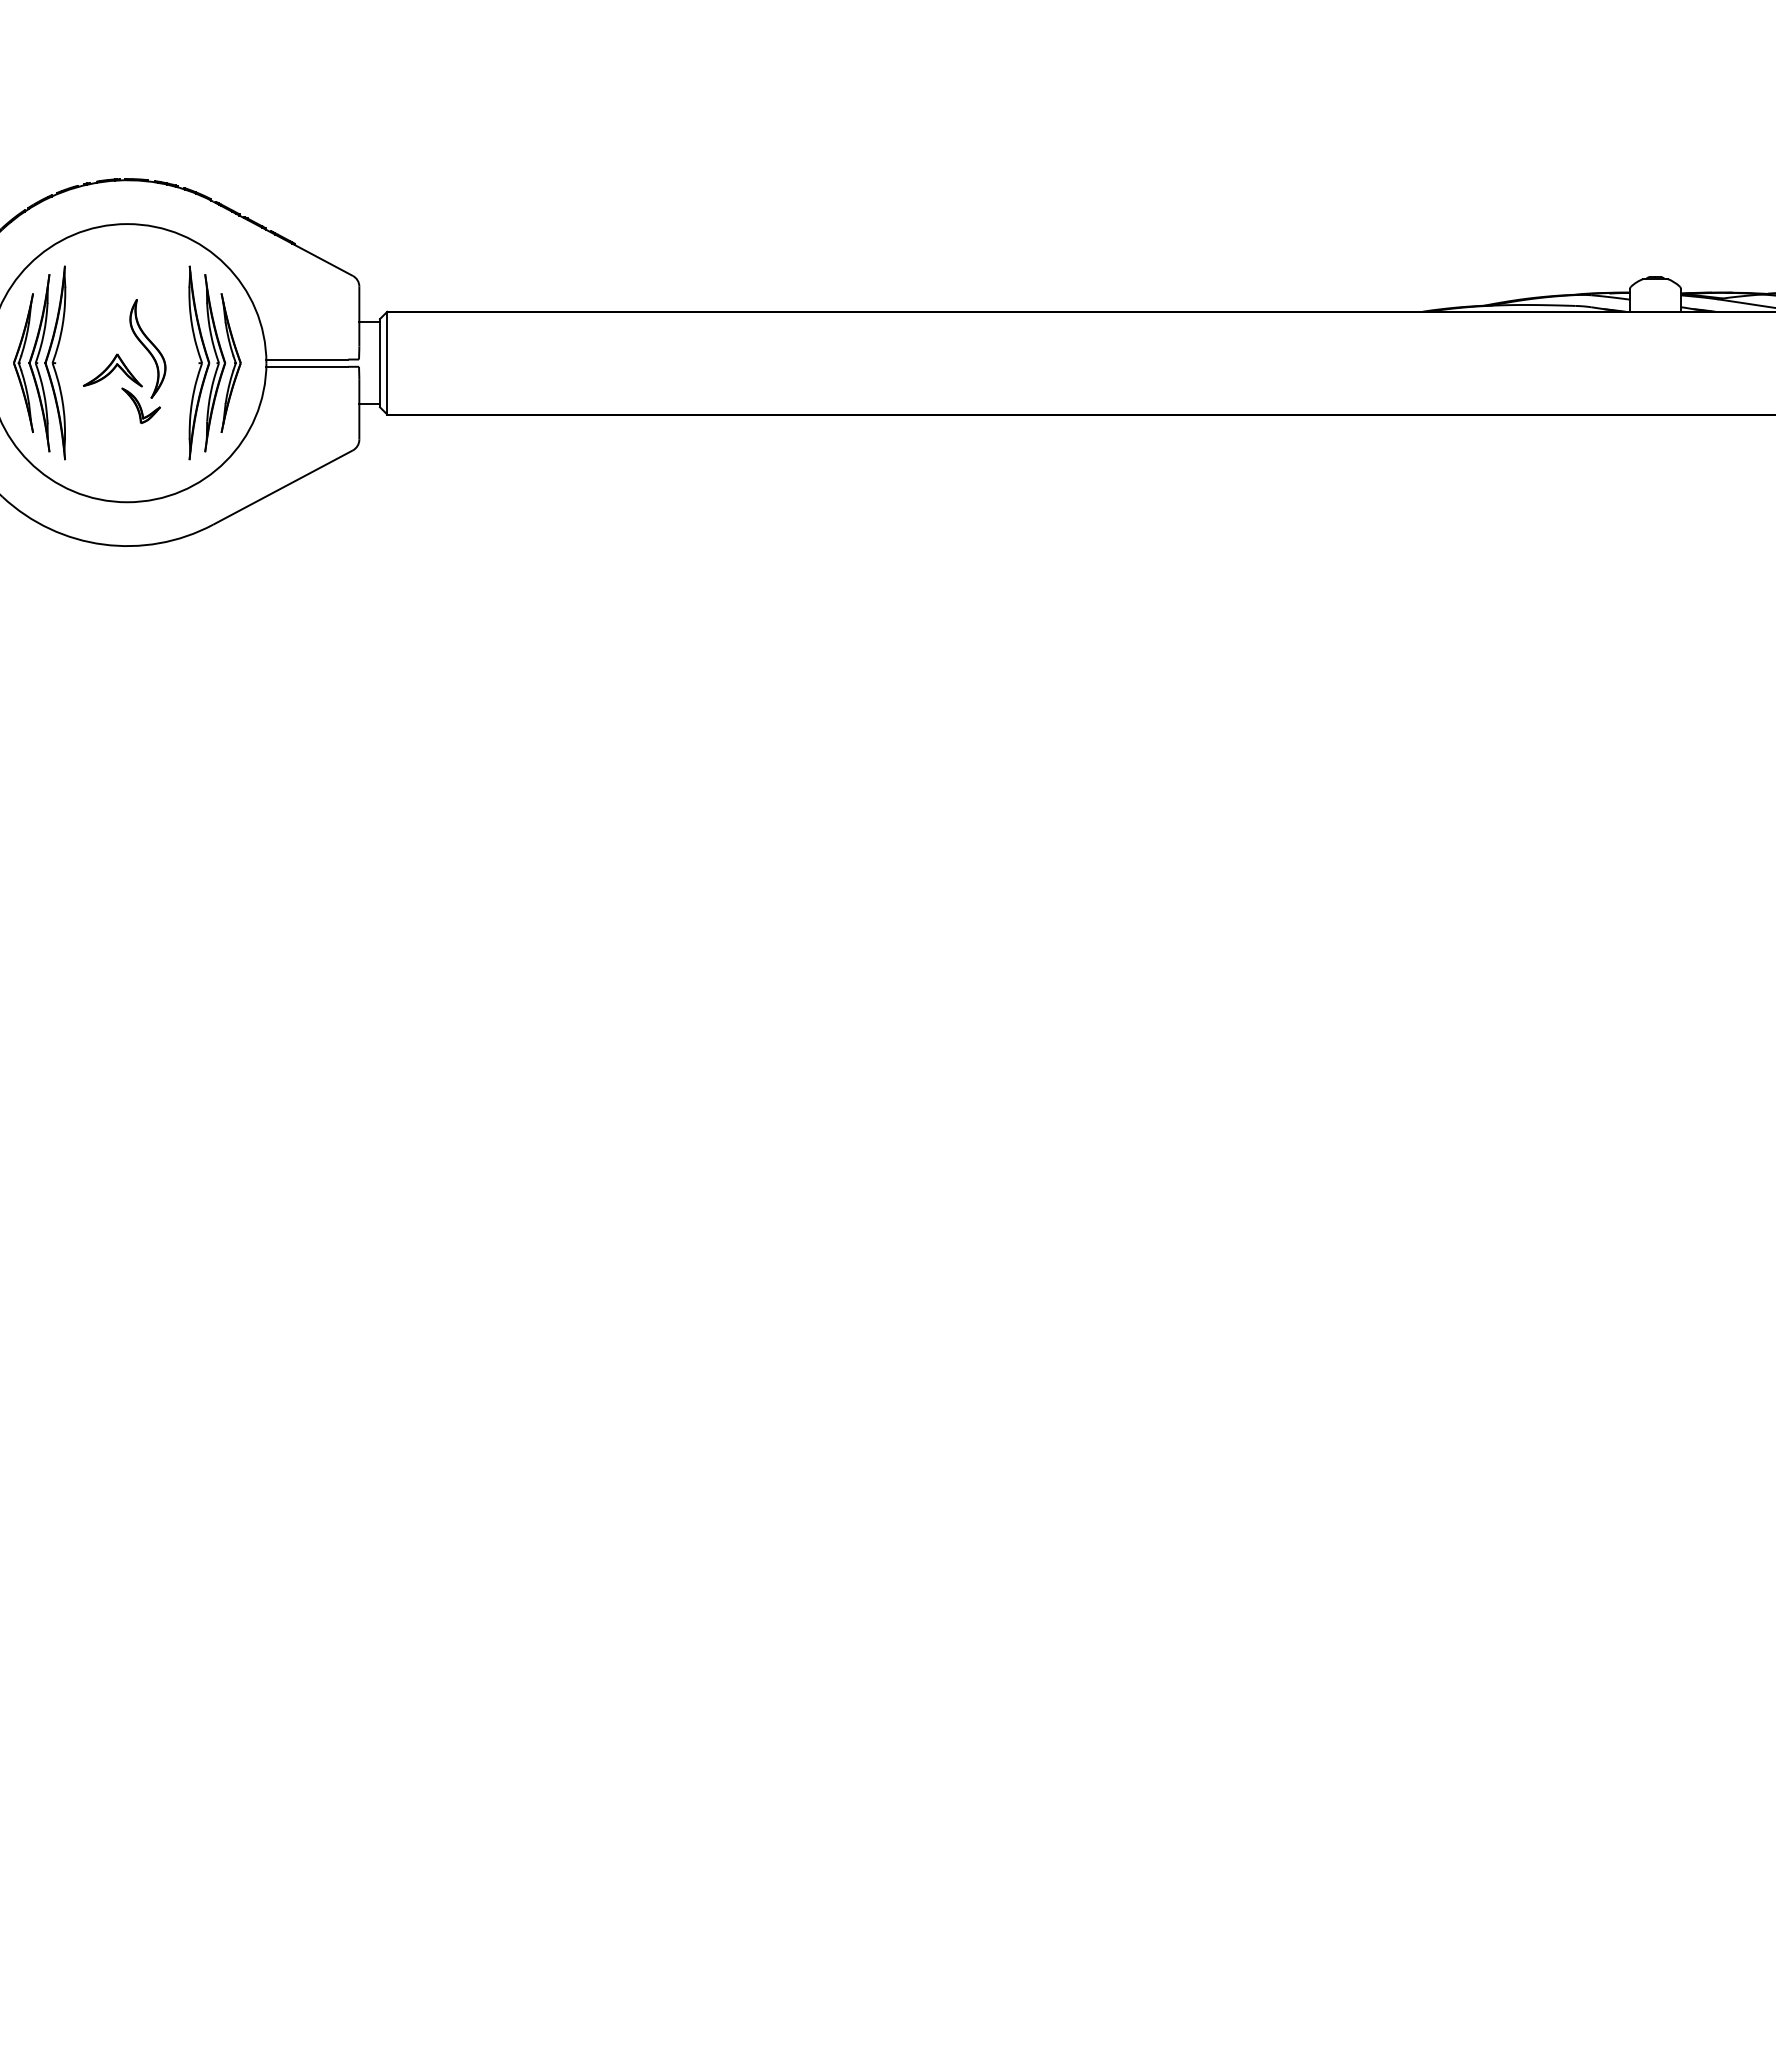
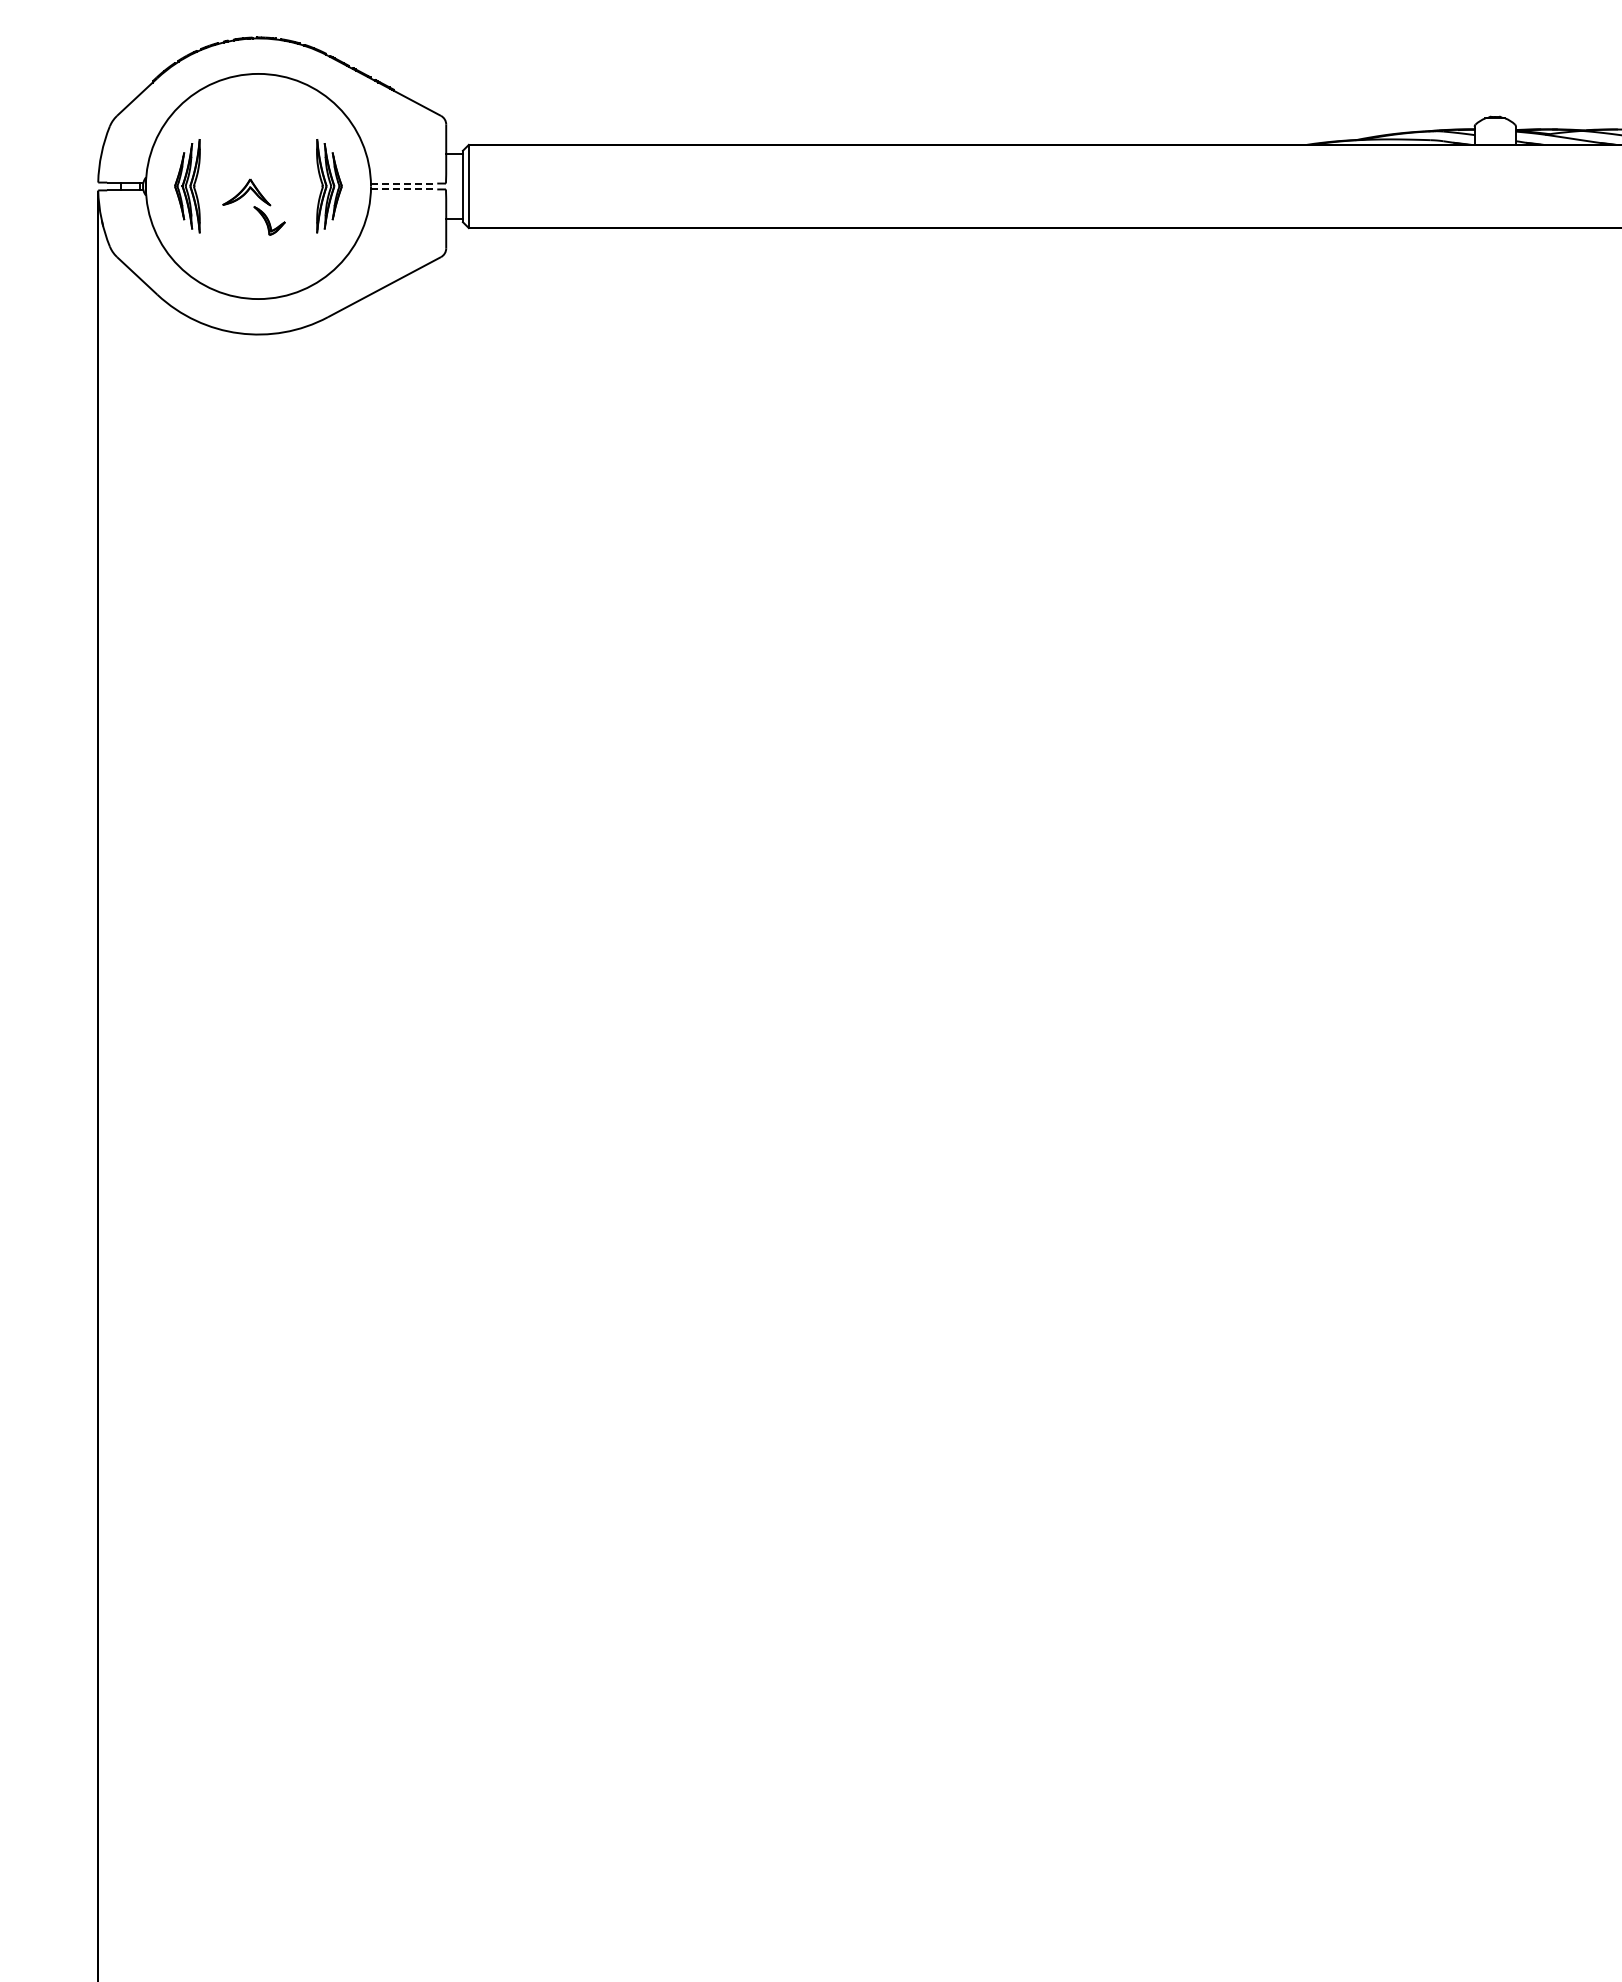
part: (148, 348) -> (275, 174), removed
line: (307, 359) -> (404, 183), solid -> dashed
part: (39, 361) -> (187, 185), size x0.6
part: (215, 361) -> (329, 185), size x0.6
line: (307, 366) -> (404, 189), solid -> dashed

